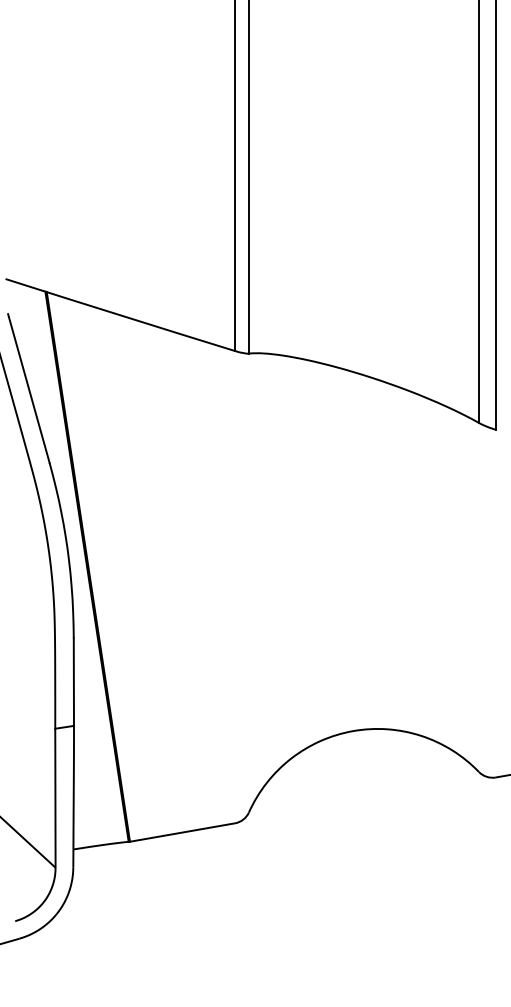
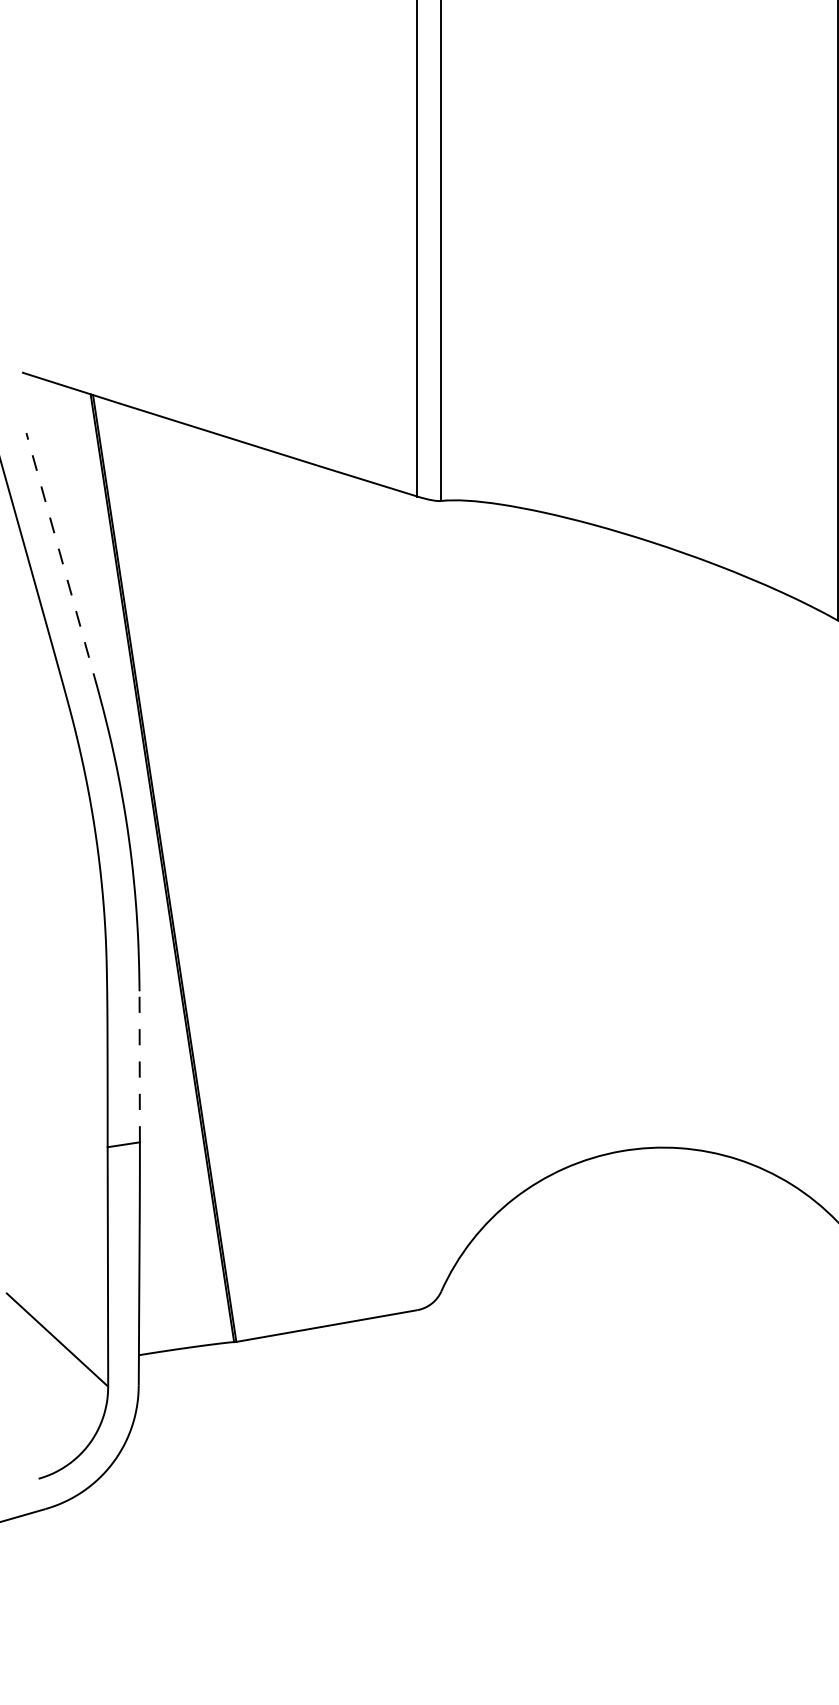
line: (28, 387) -> (61, 559), solid -> dashed
line: (73, 682) -> (139, 1067), solid -> dashed

